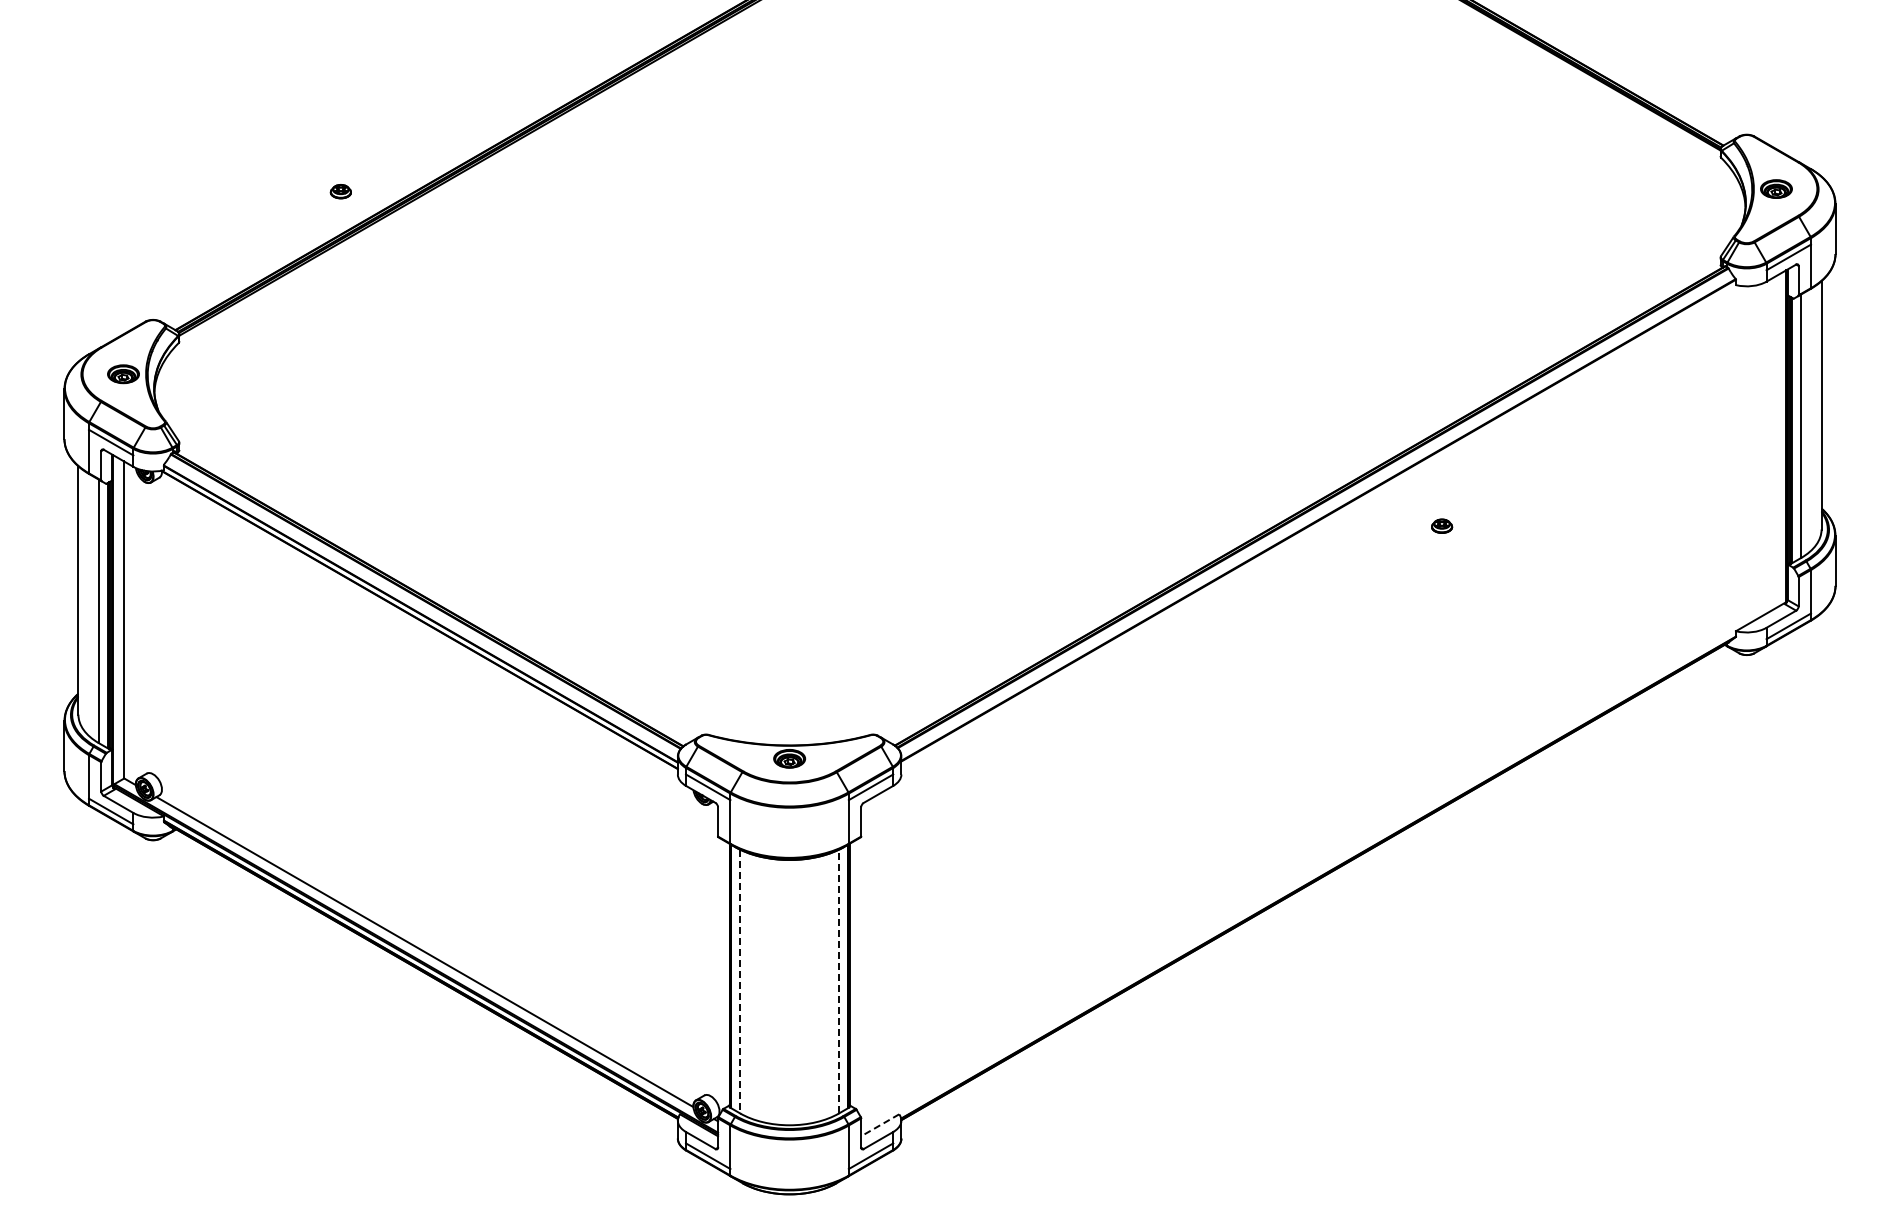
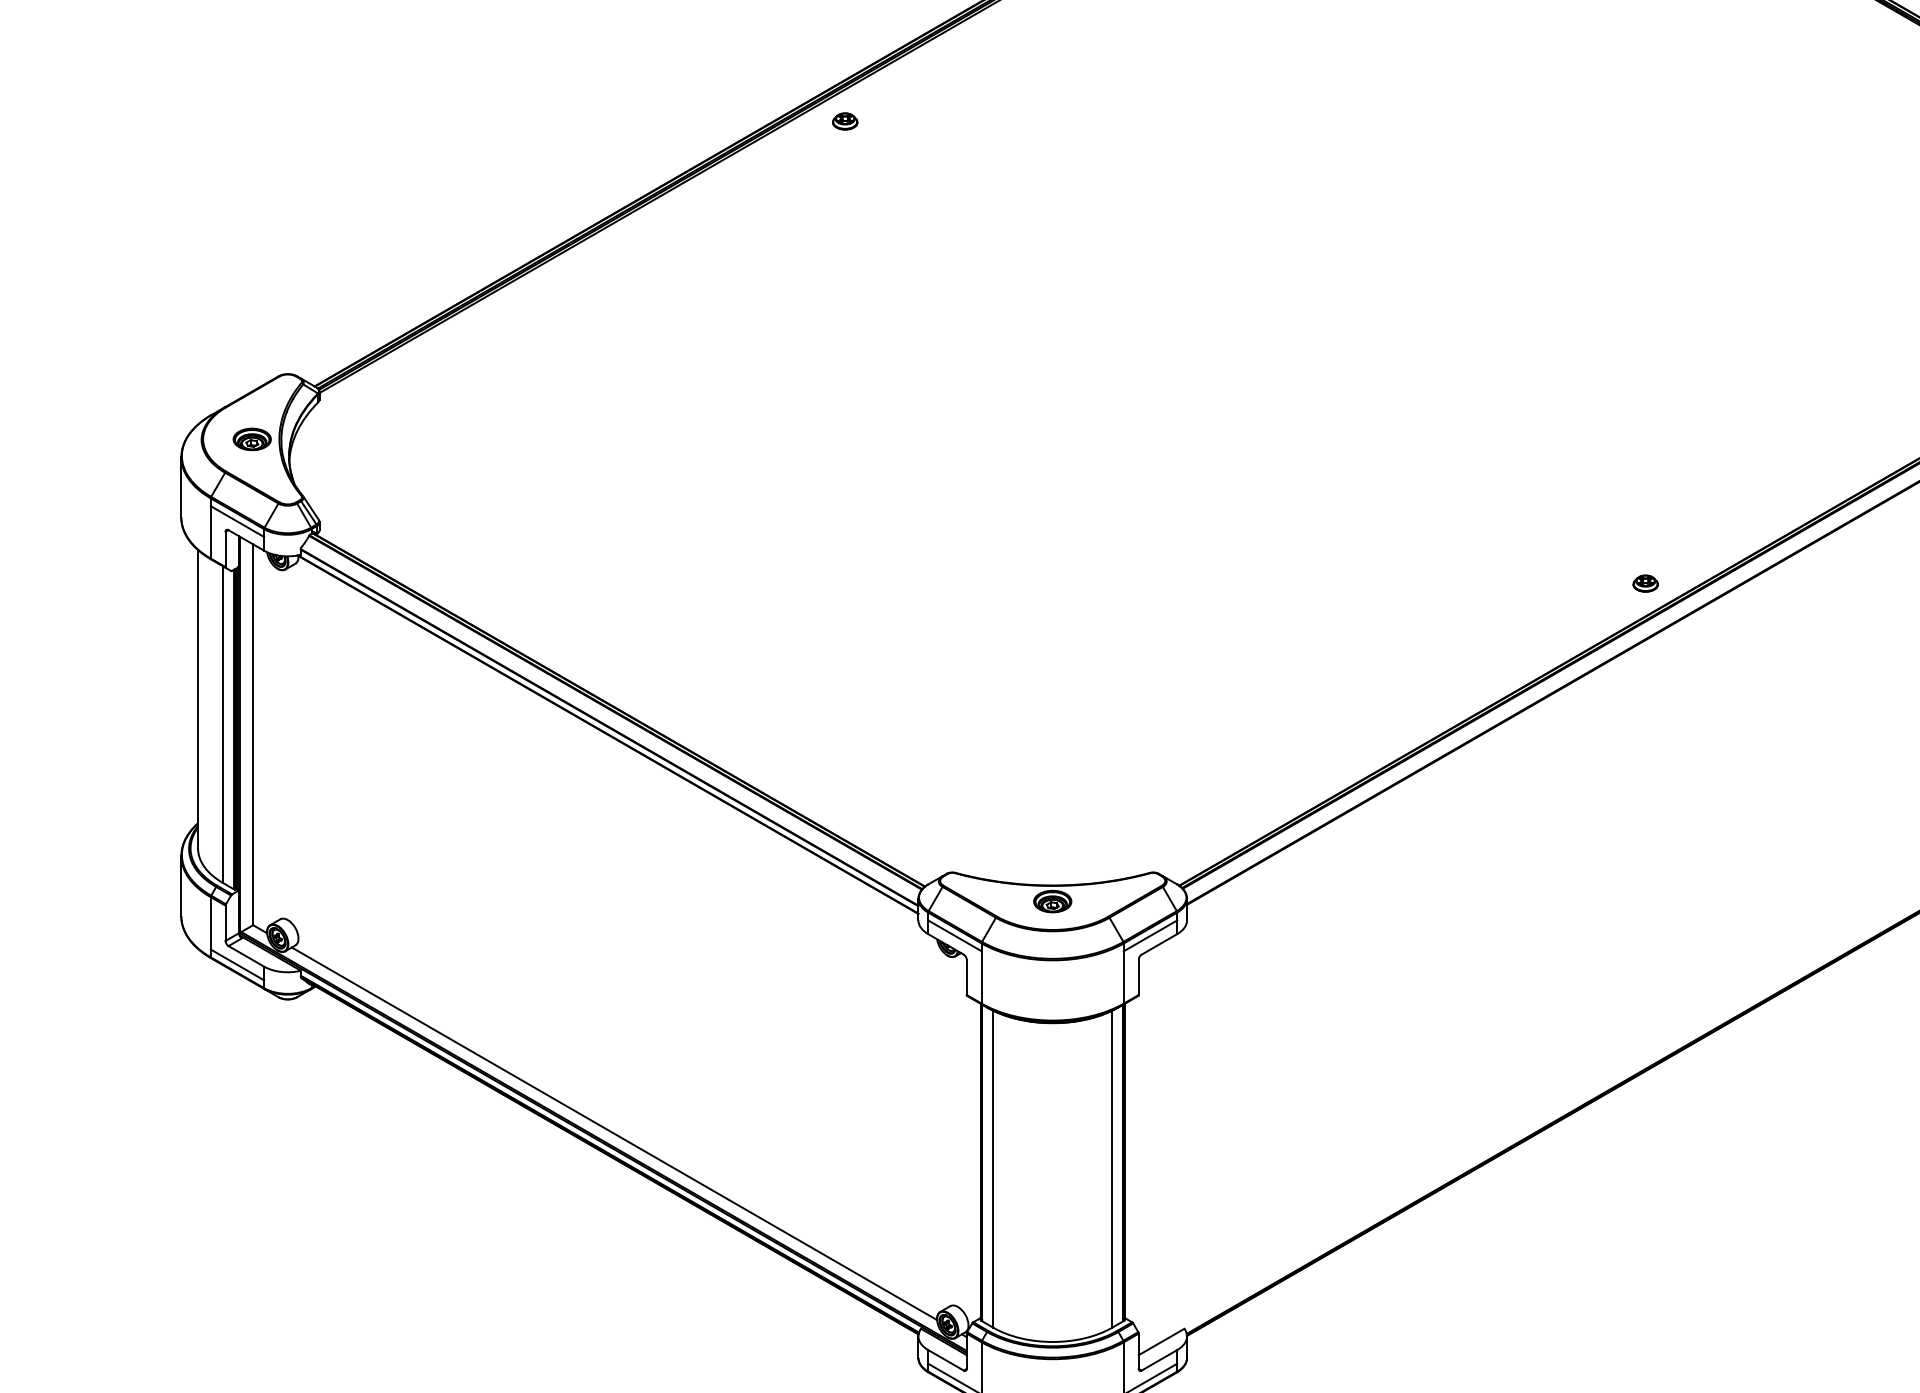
part: (340, 191) -> (844, 121), moved
part: (1442, 525) -> (1646, 582), moved
line: (740, 981) -> (993, 1169), dashed -> solid
line: (838, 981) -> (1111, 1169), dashed -> solid
line: (880, 1125) -> (1161, 1342), dashed -> solid

